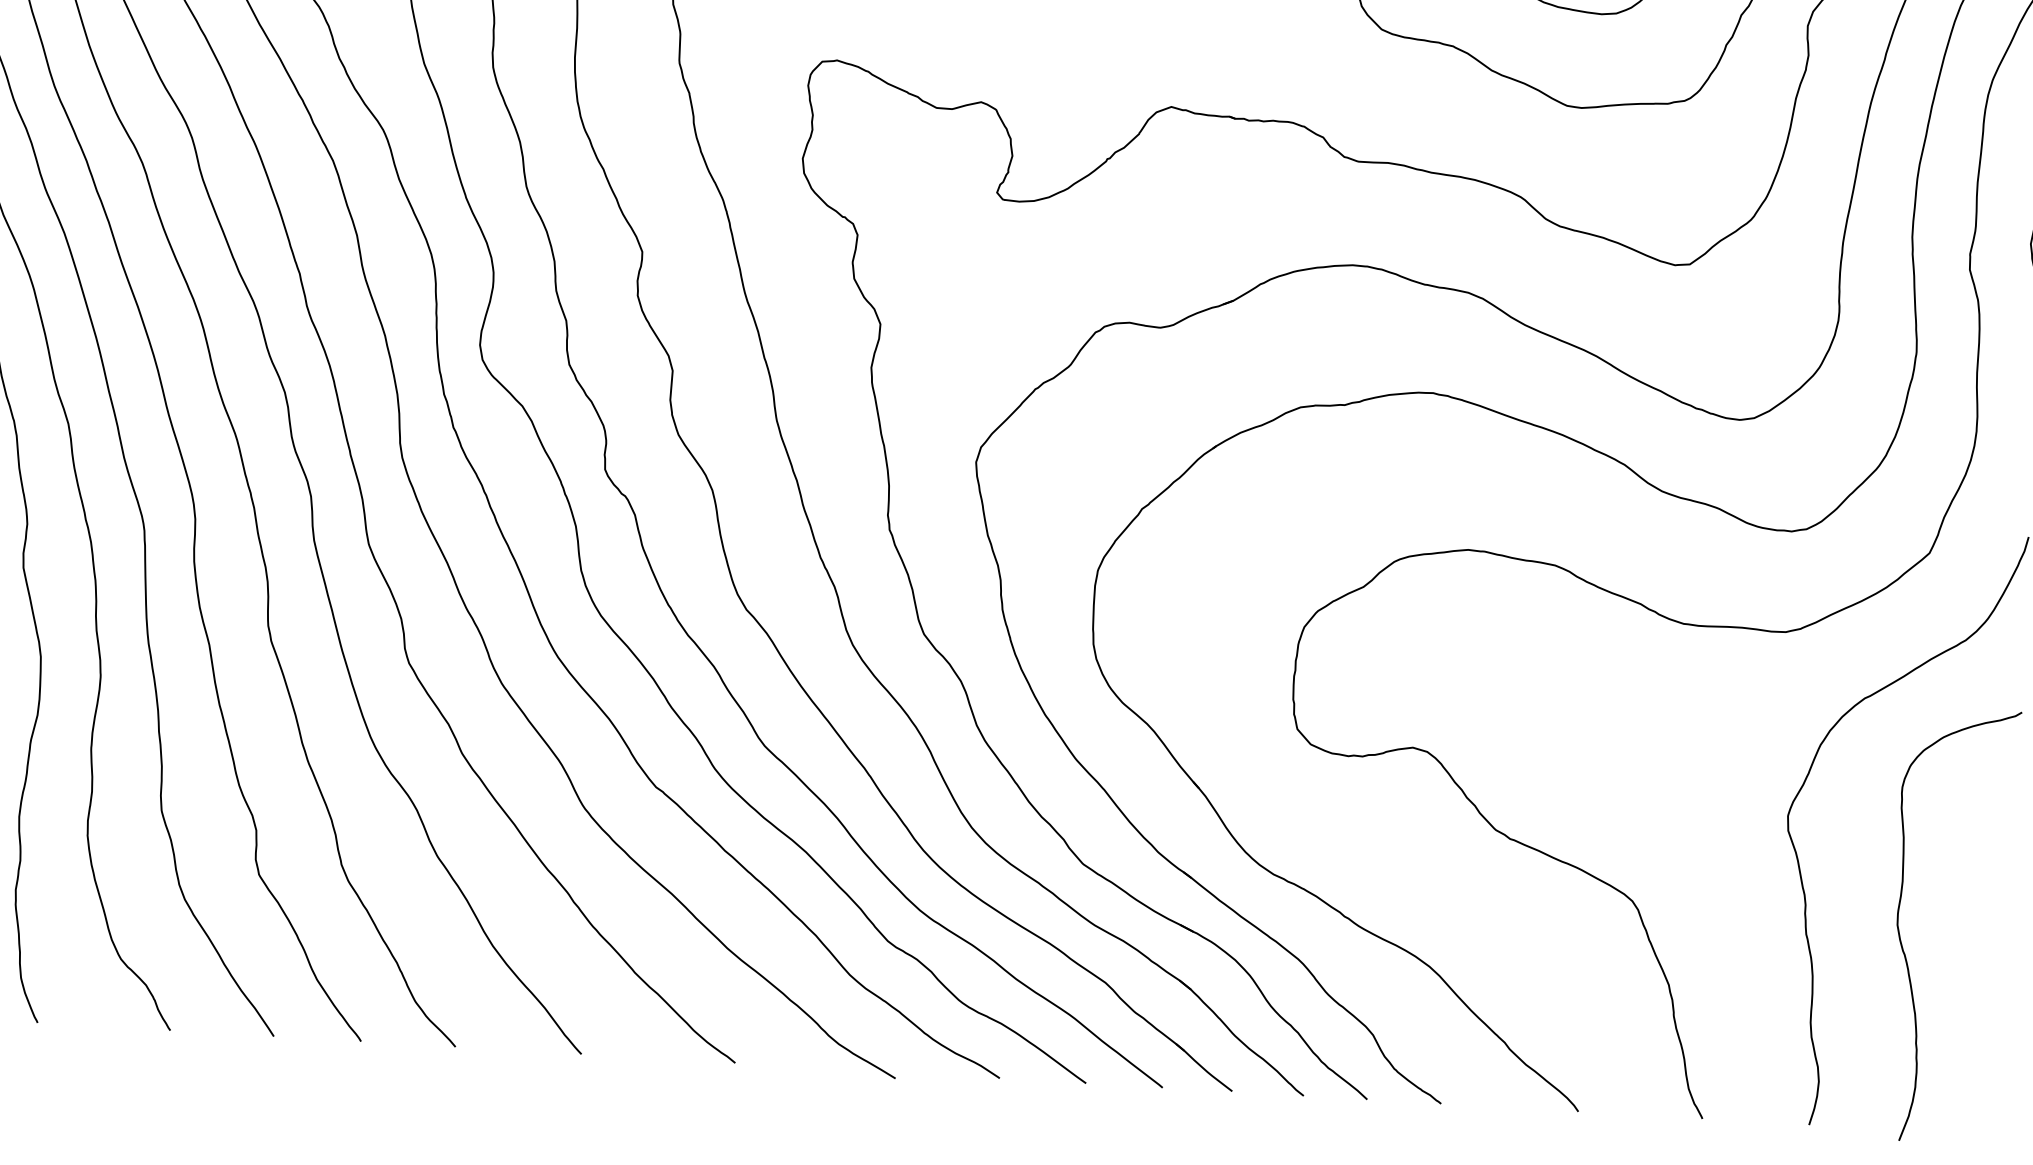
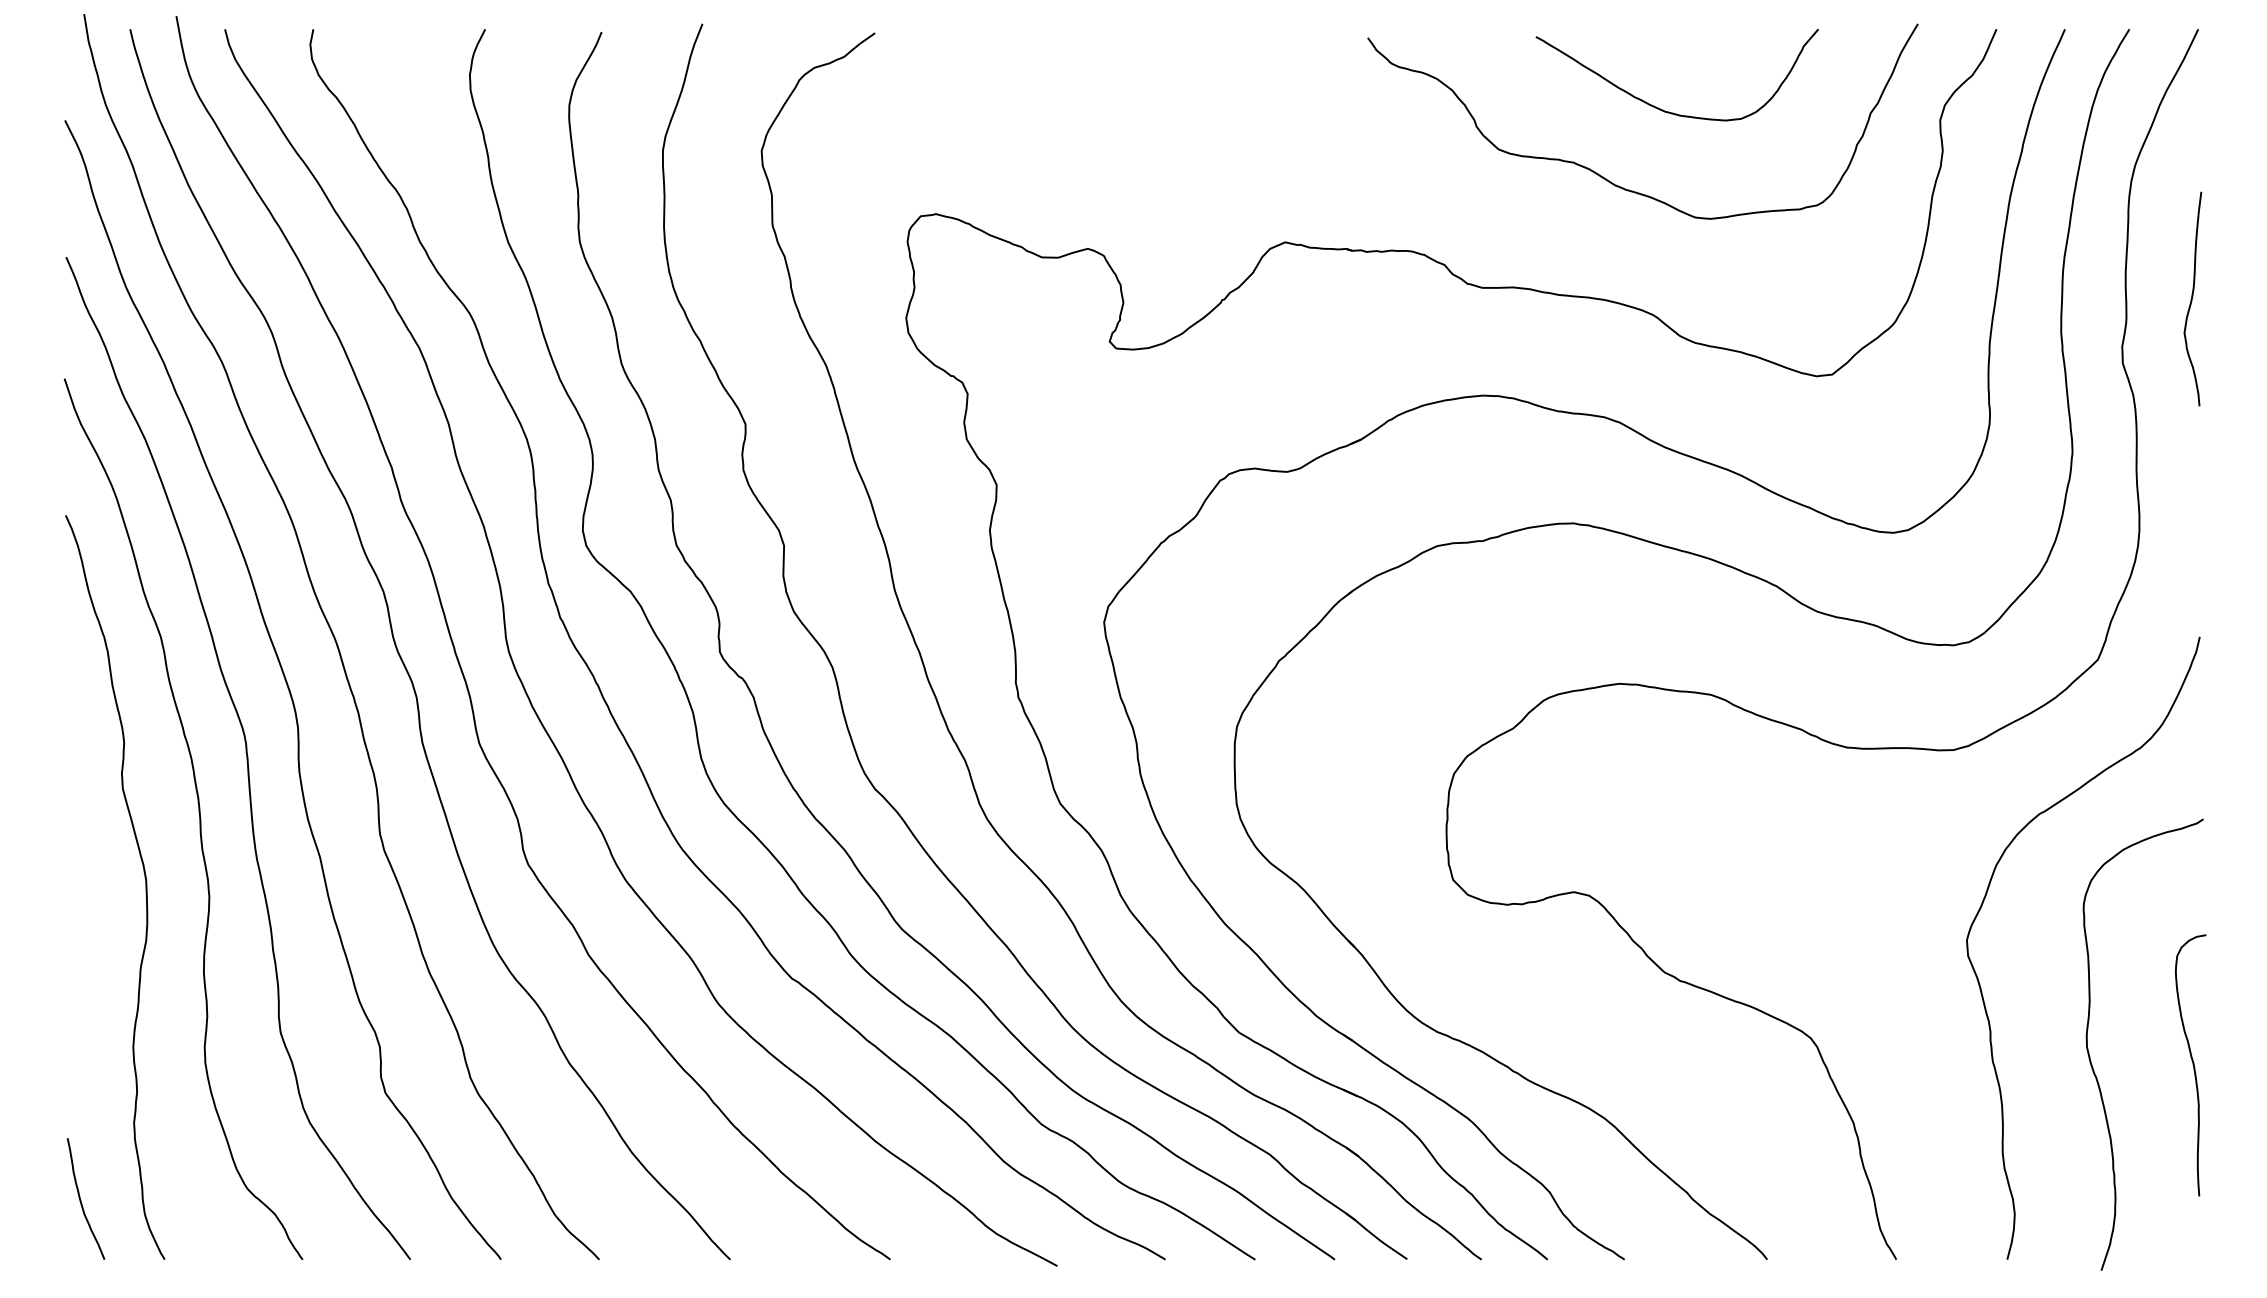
curve: (1998, 947) -> (2192, 1064), added

